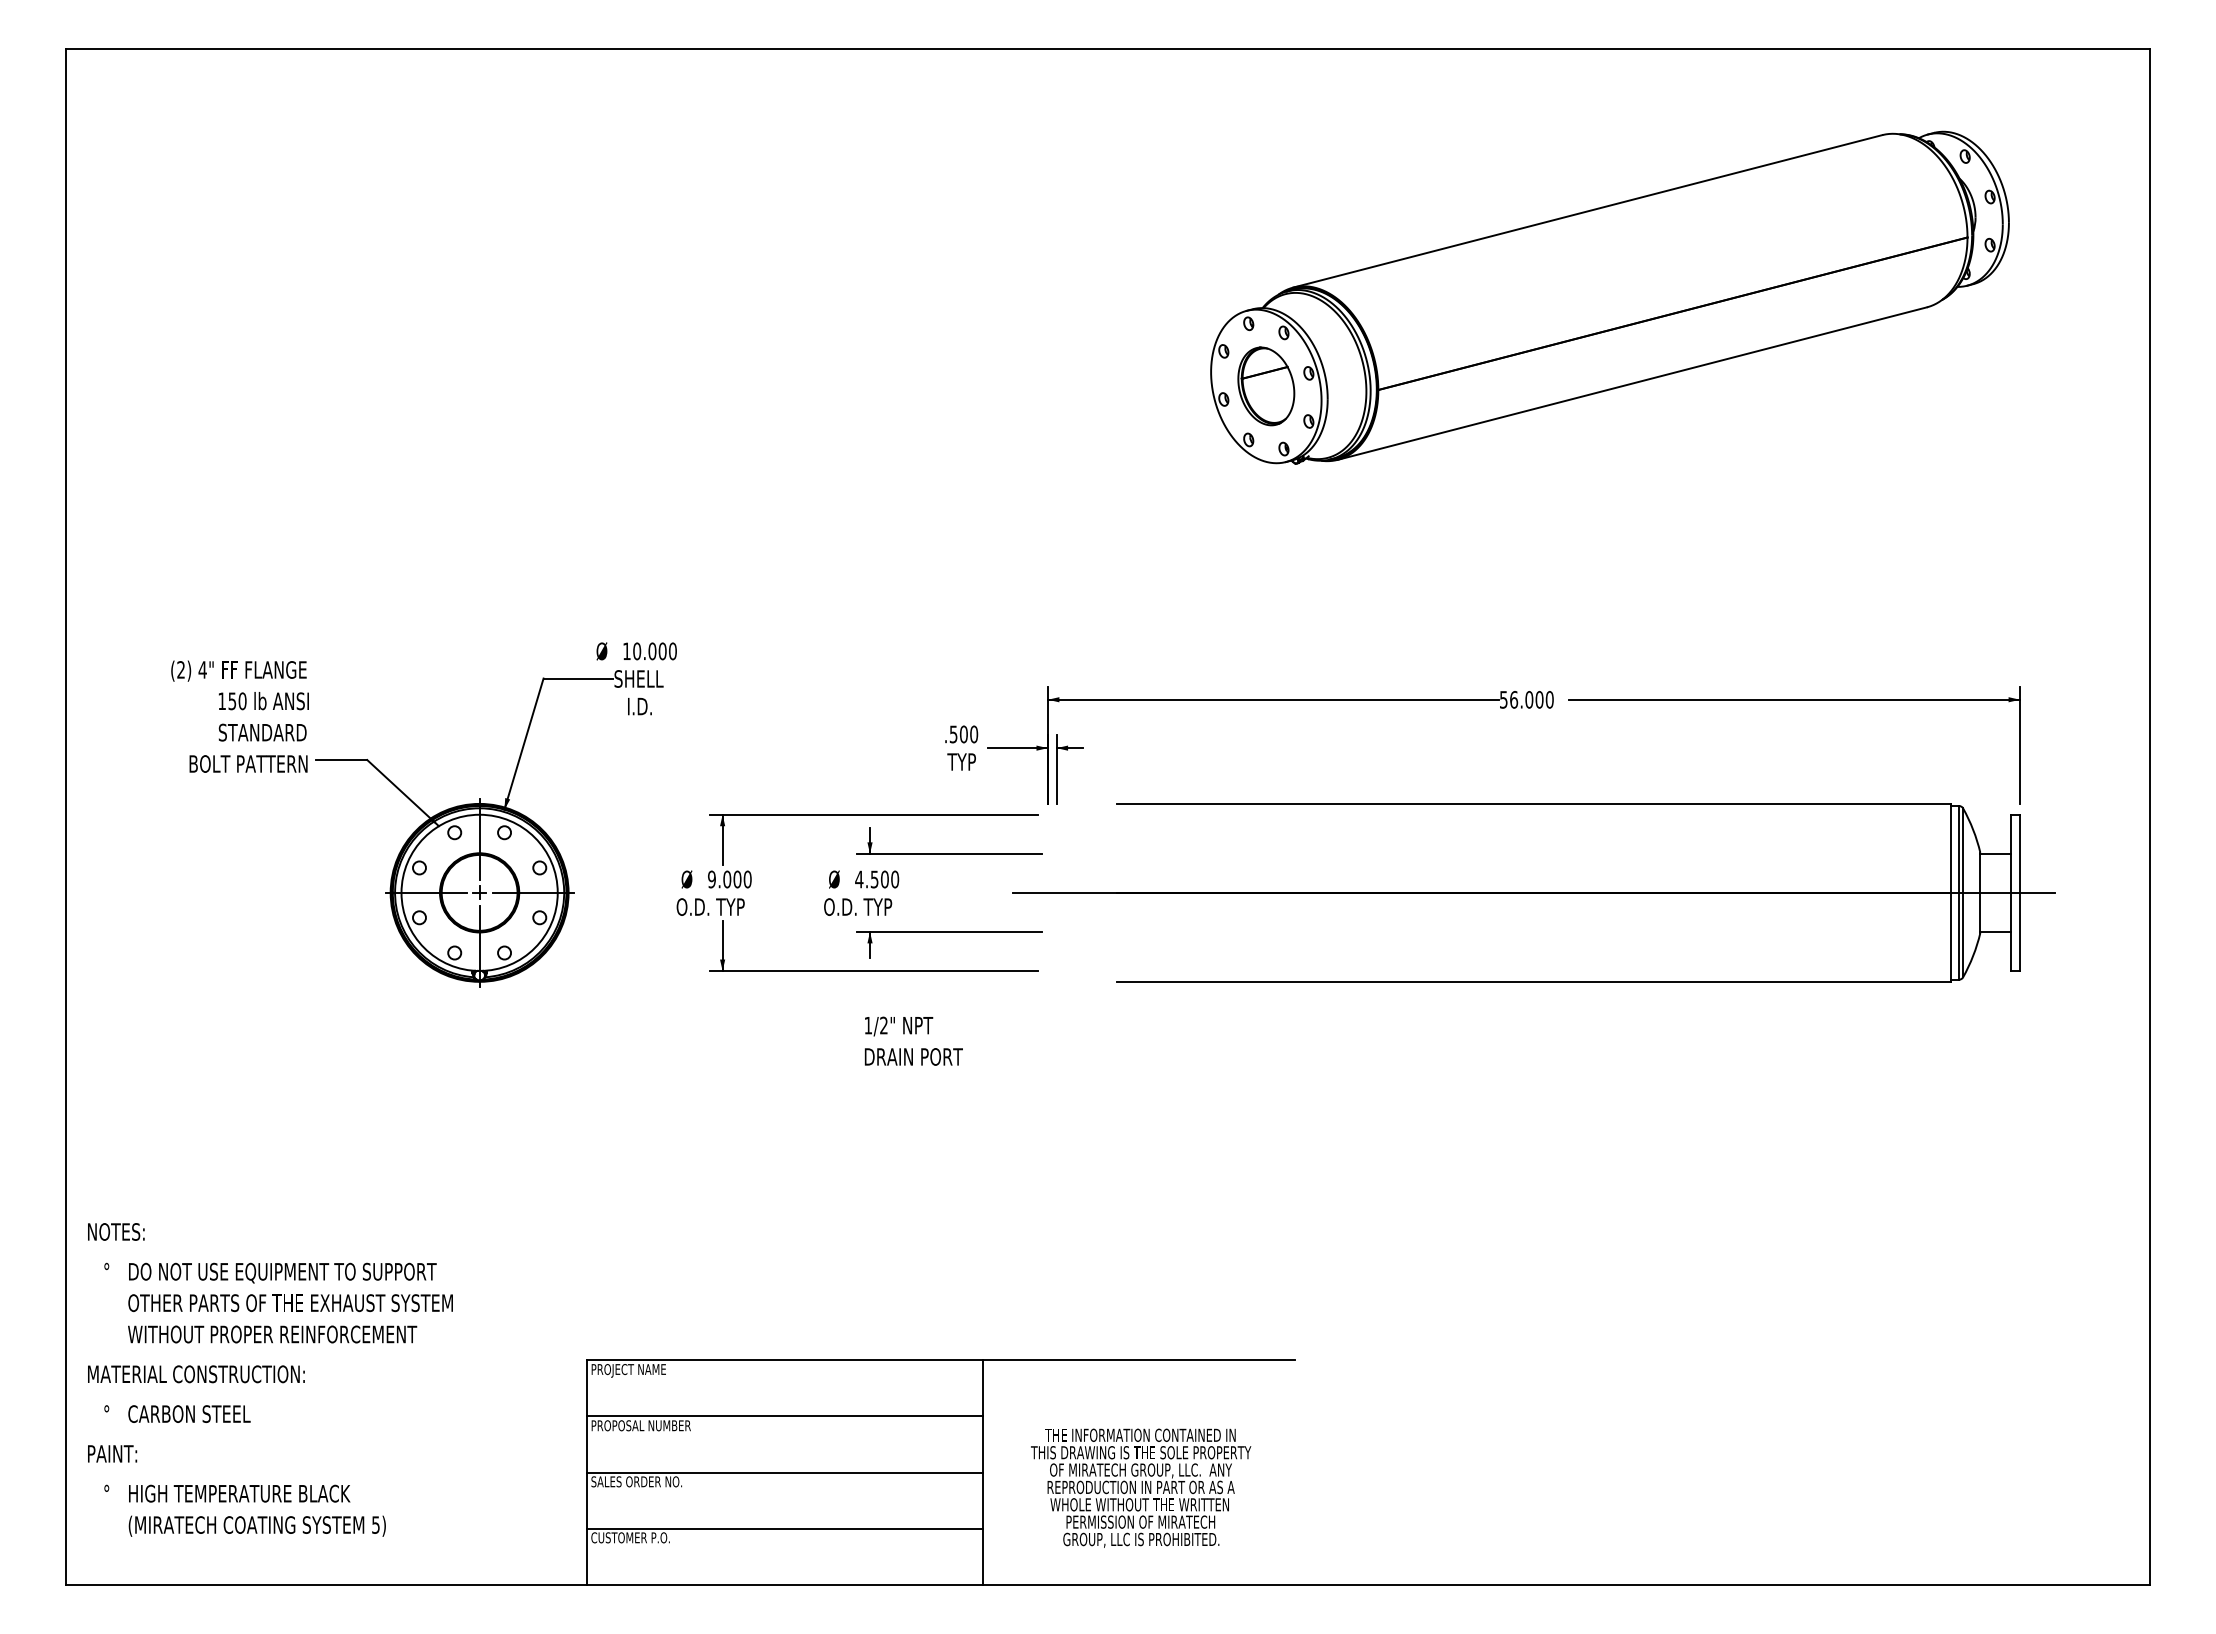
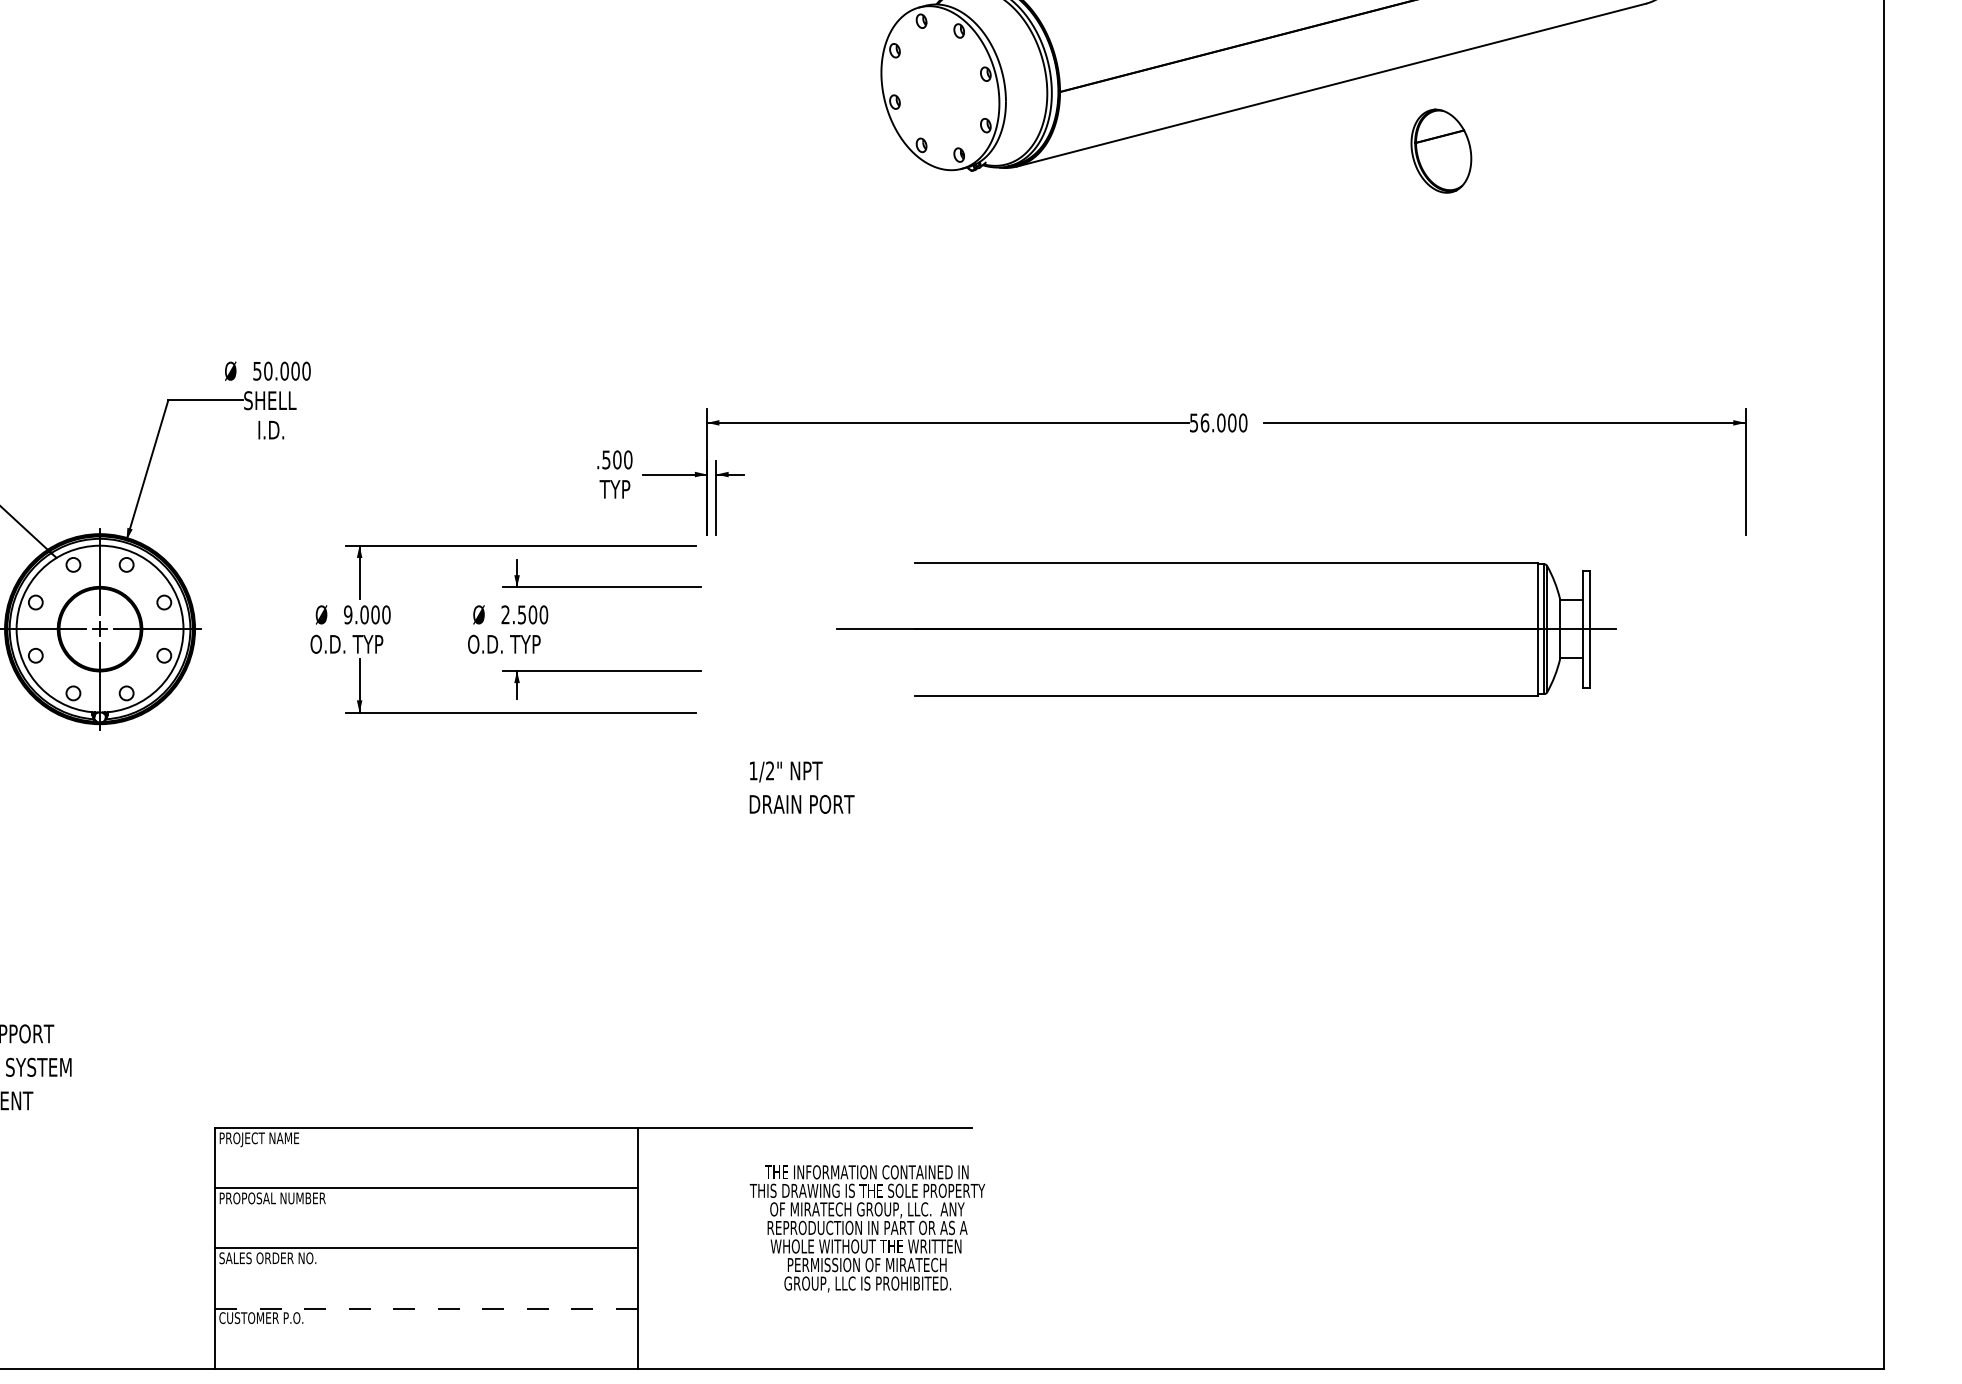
part: (1266, 386) -> (1441, 151), moved
text: (626, 651) -> (256, 371), 10.000 -> 50.000
text: (859, 879) -> (505, 614), 4.500 -> 2.500
part: (1533, 892) -> (1225, 628), size x0.7
text: (913, 1040) -> (801, 786), moved
text: (1141, 1487) -> (867, 1228), moved
line: (785, 1528) -> (426, 1308), solid -> dashed

